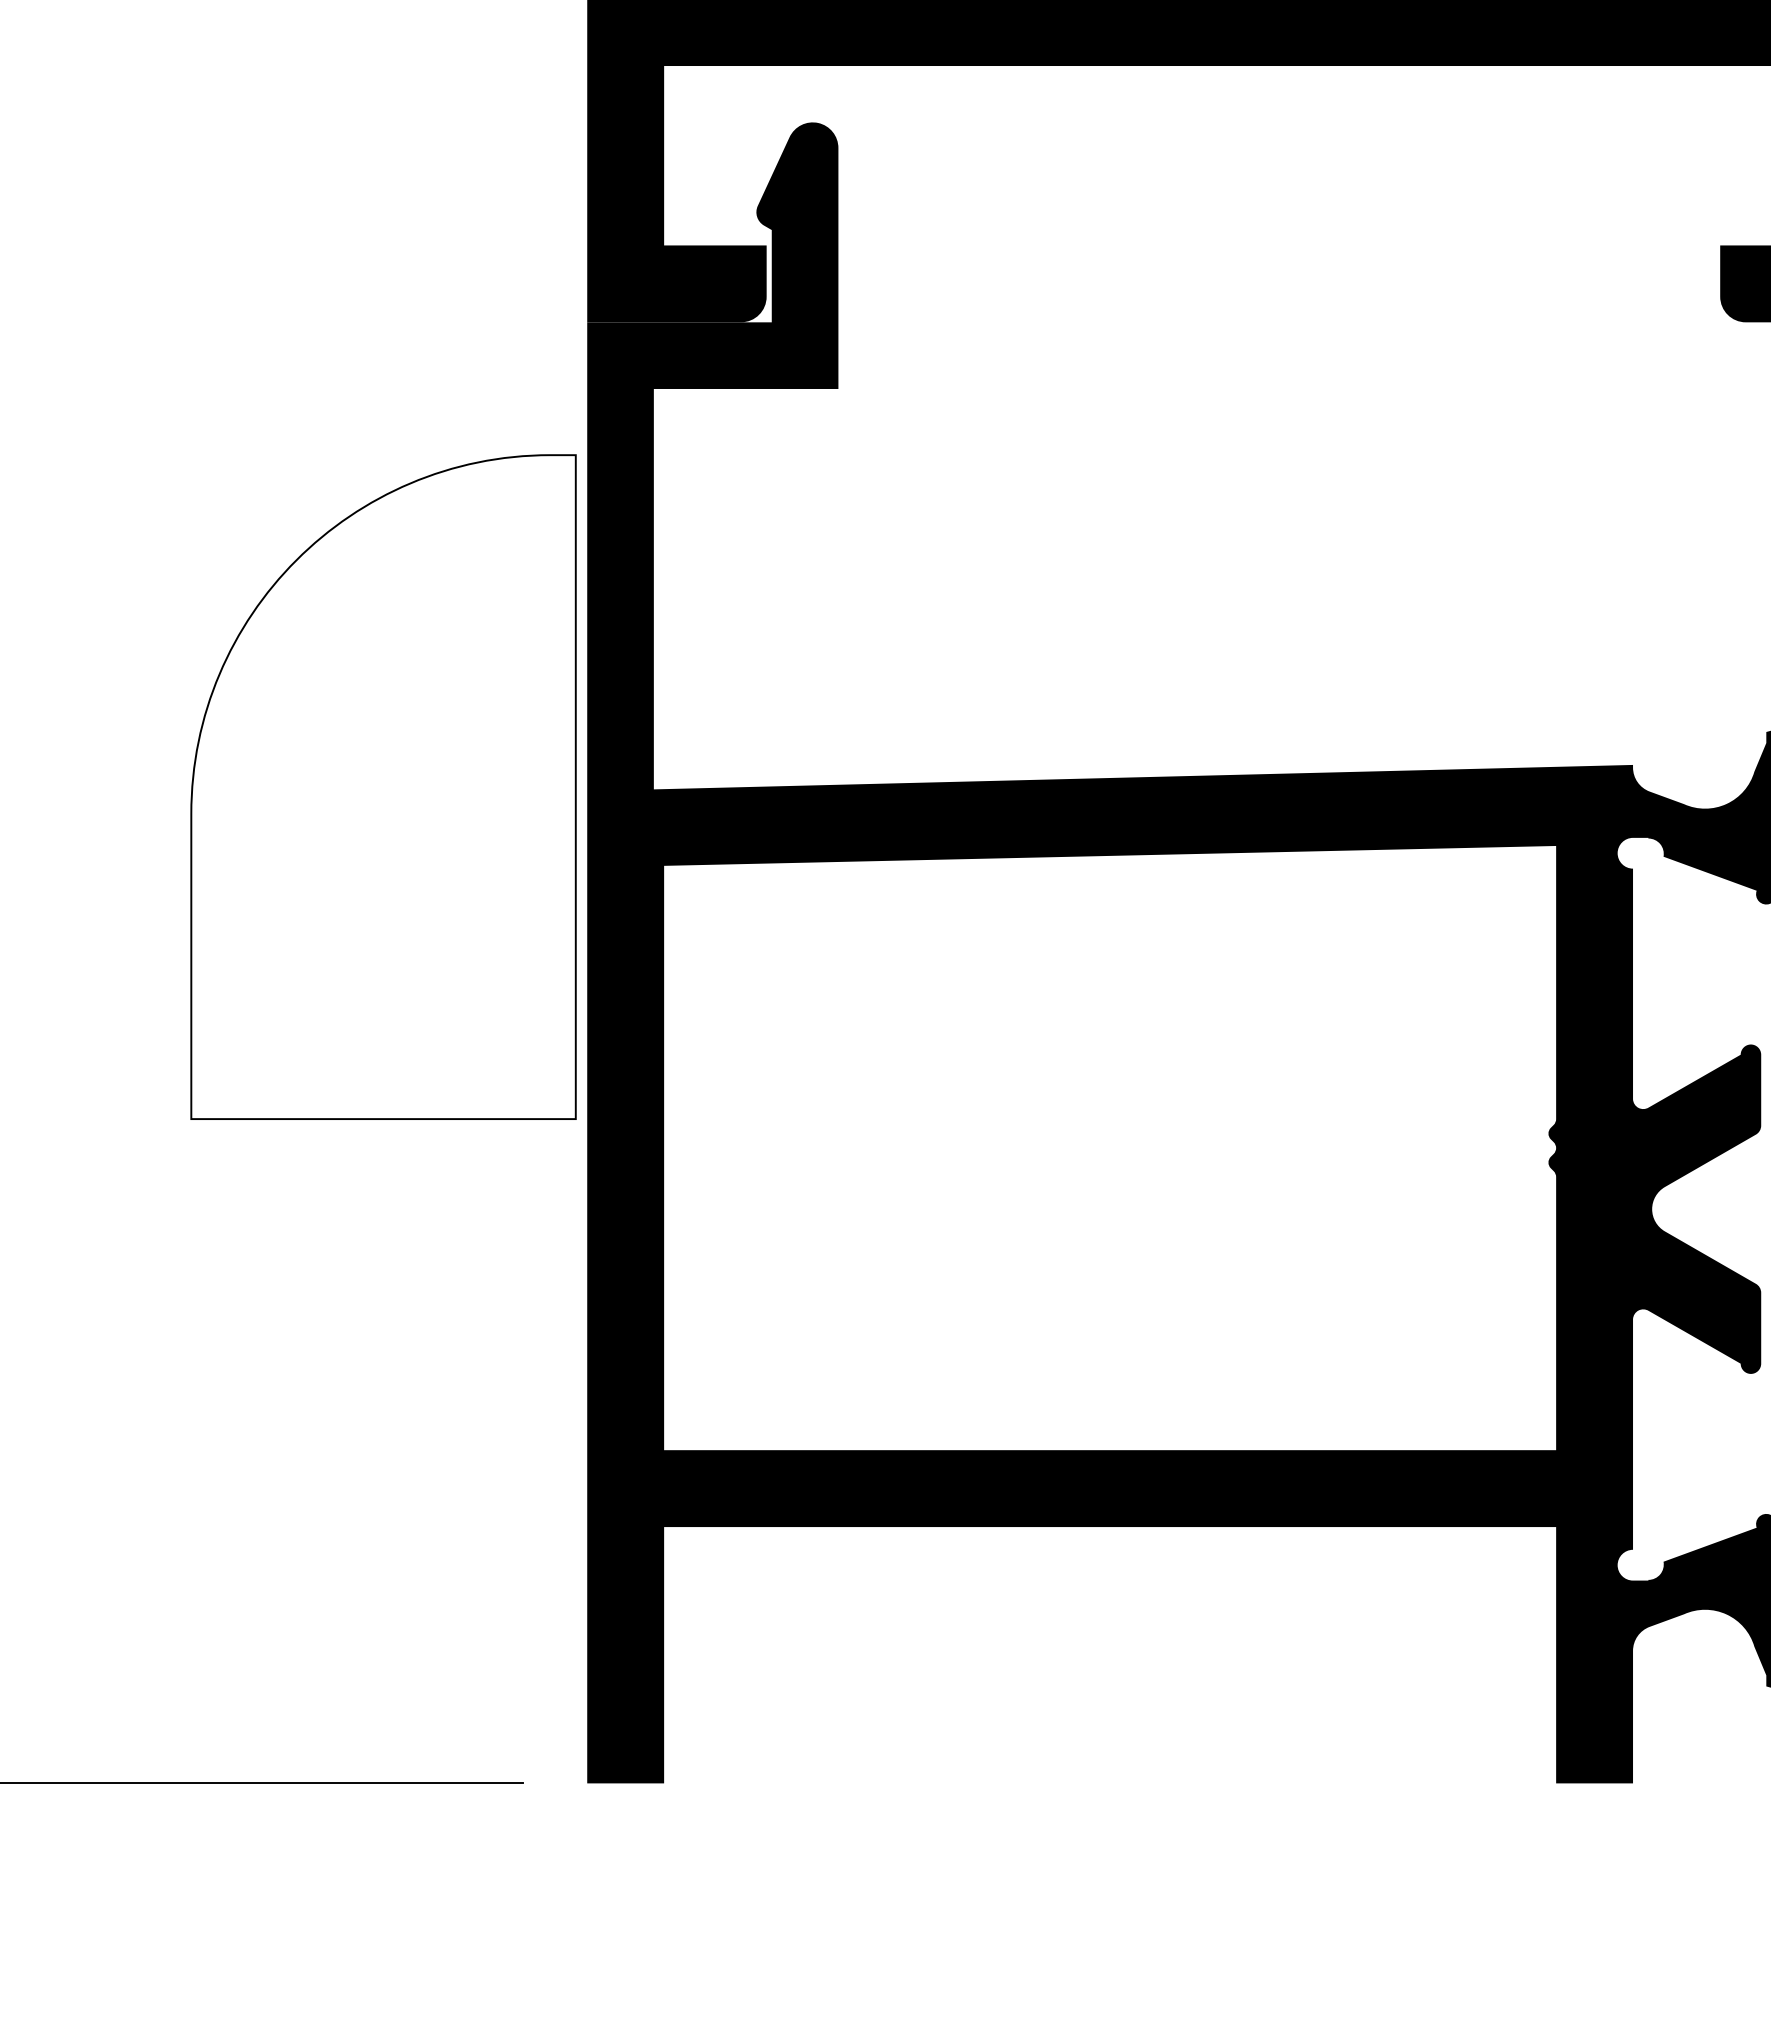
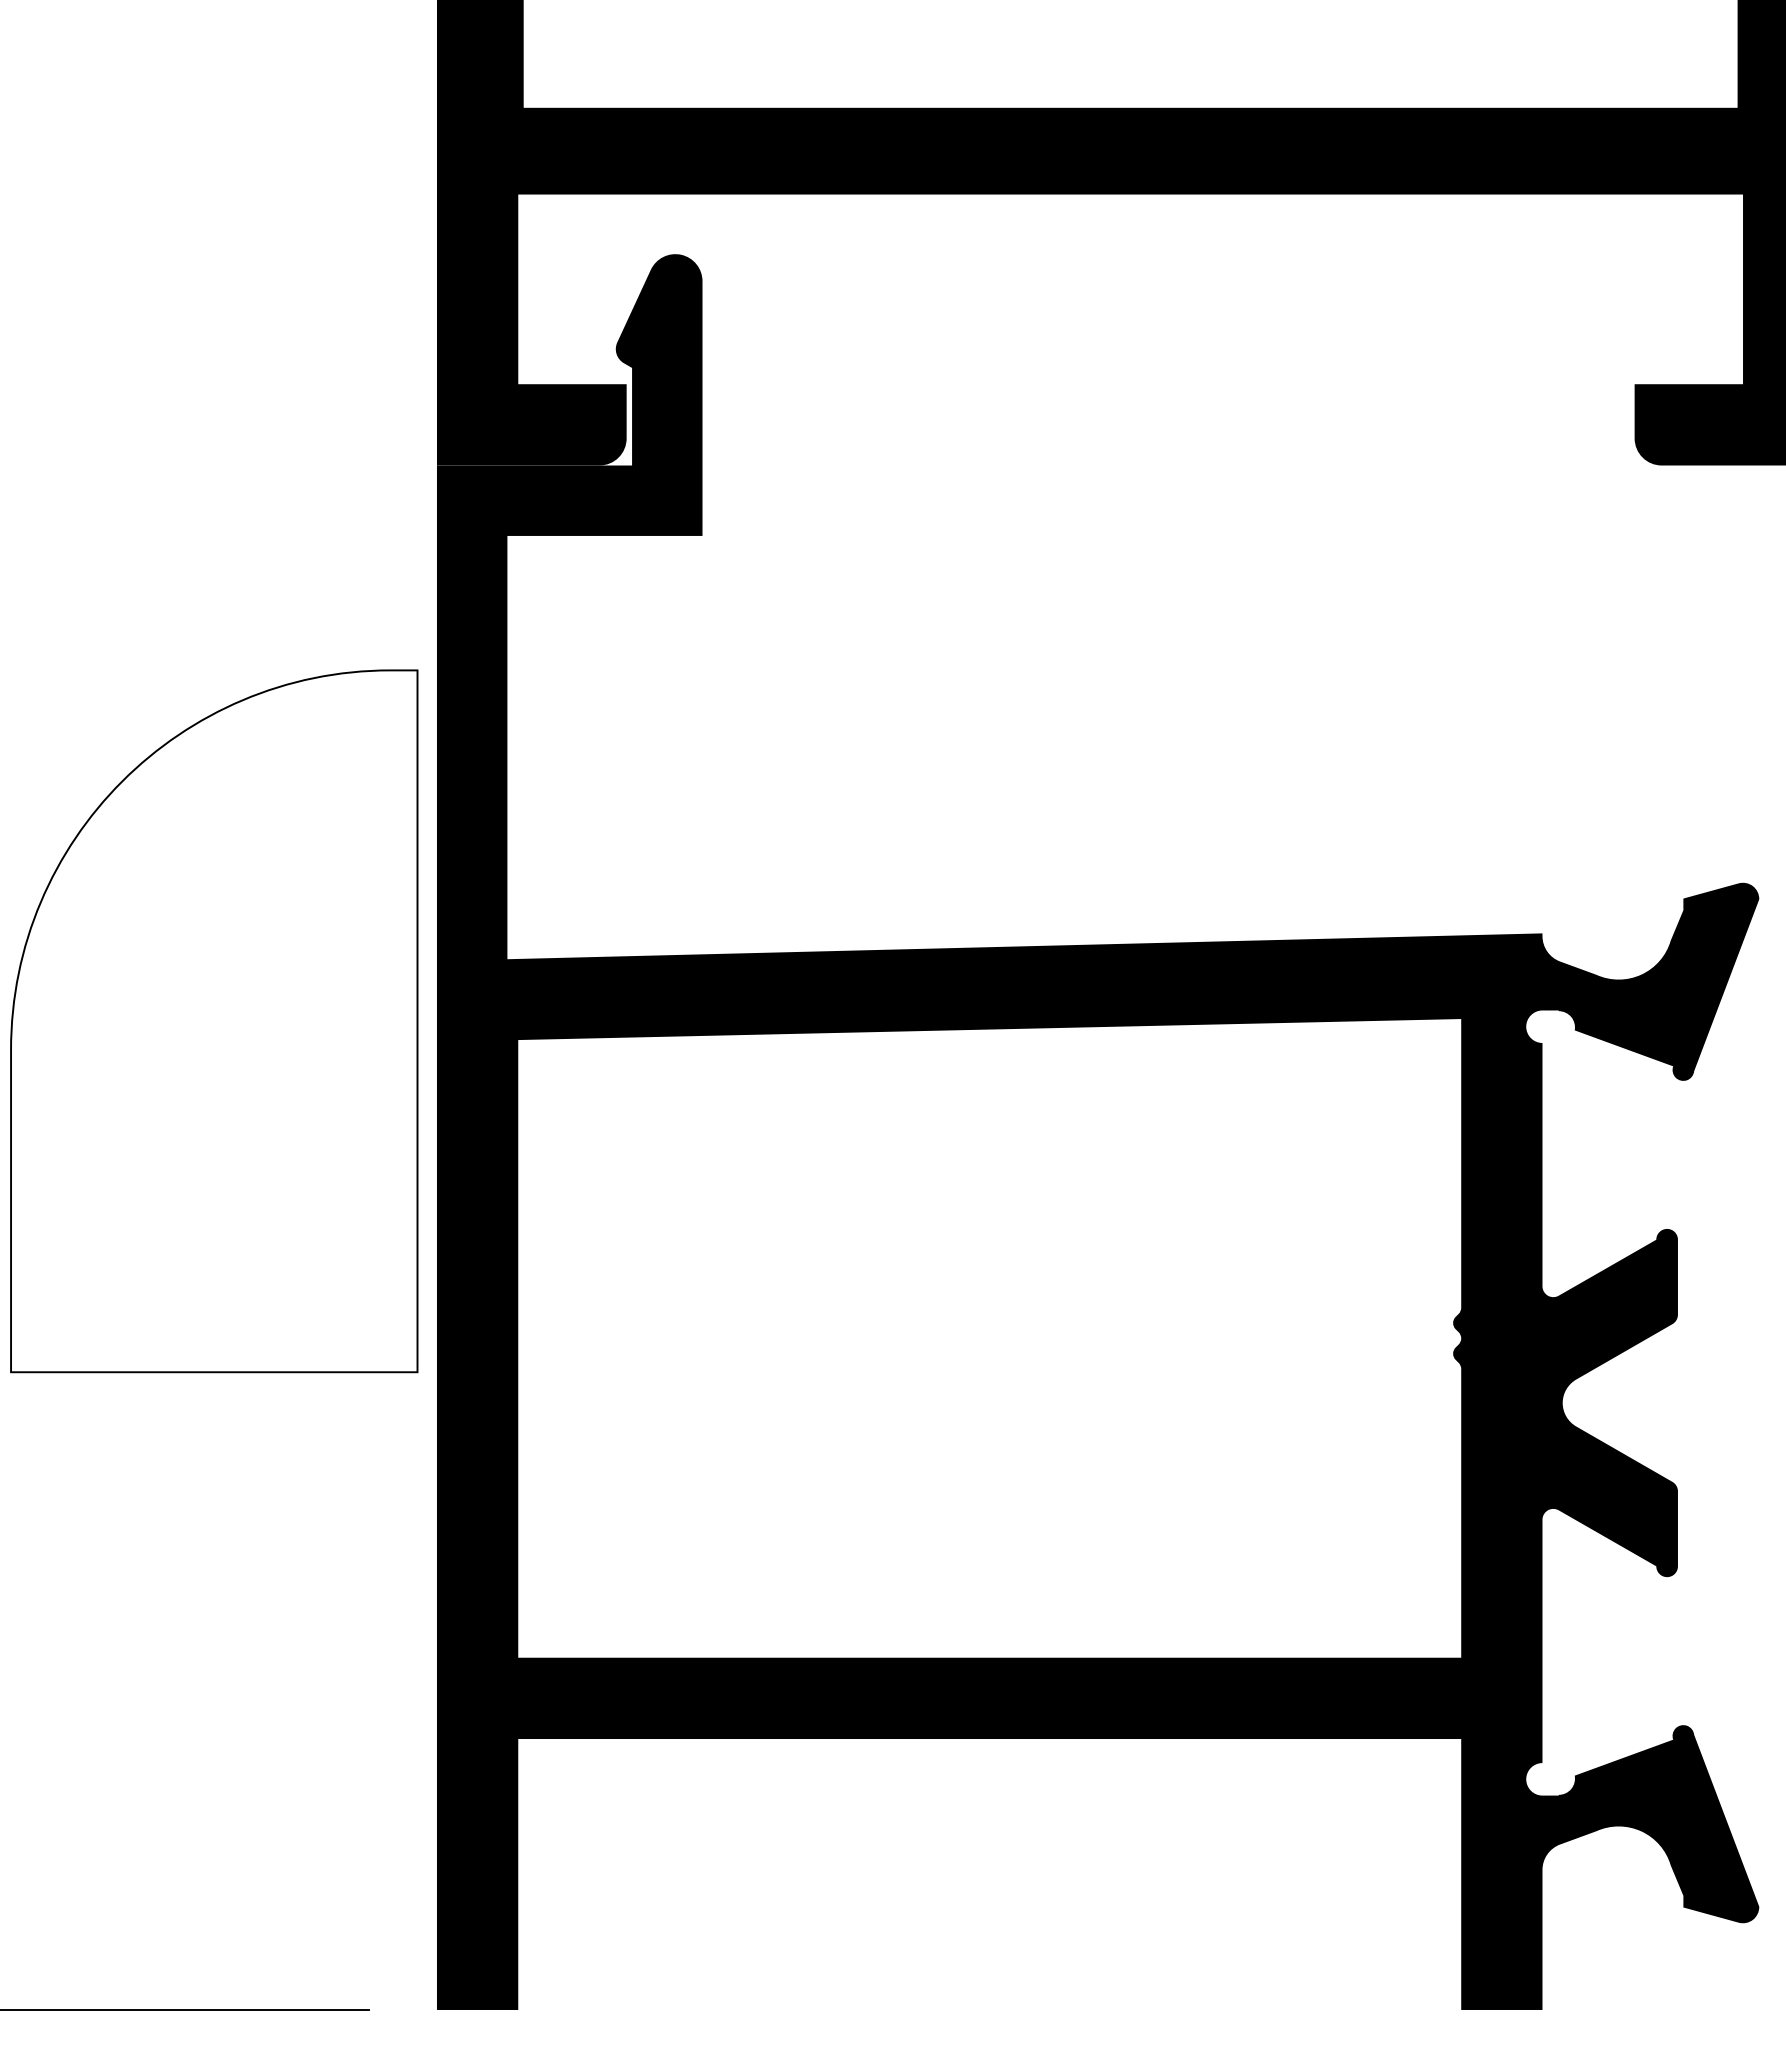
part: (383, 786) -> (214, 1020), moved

